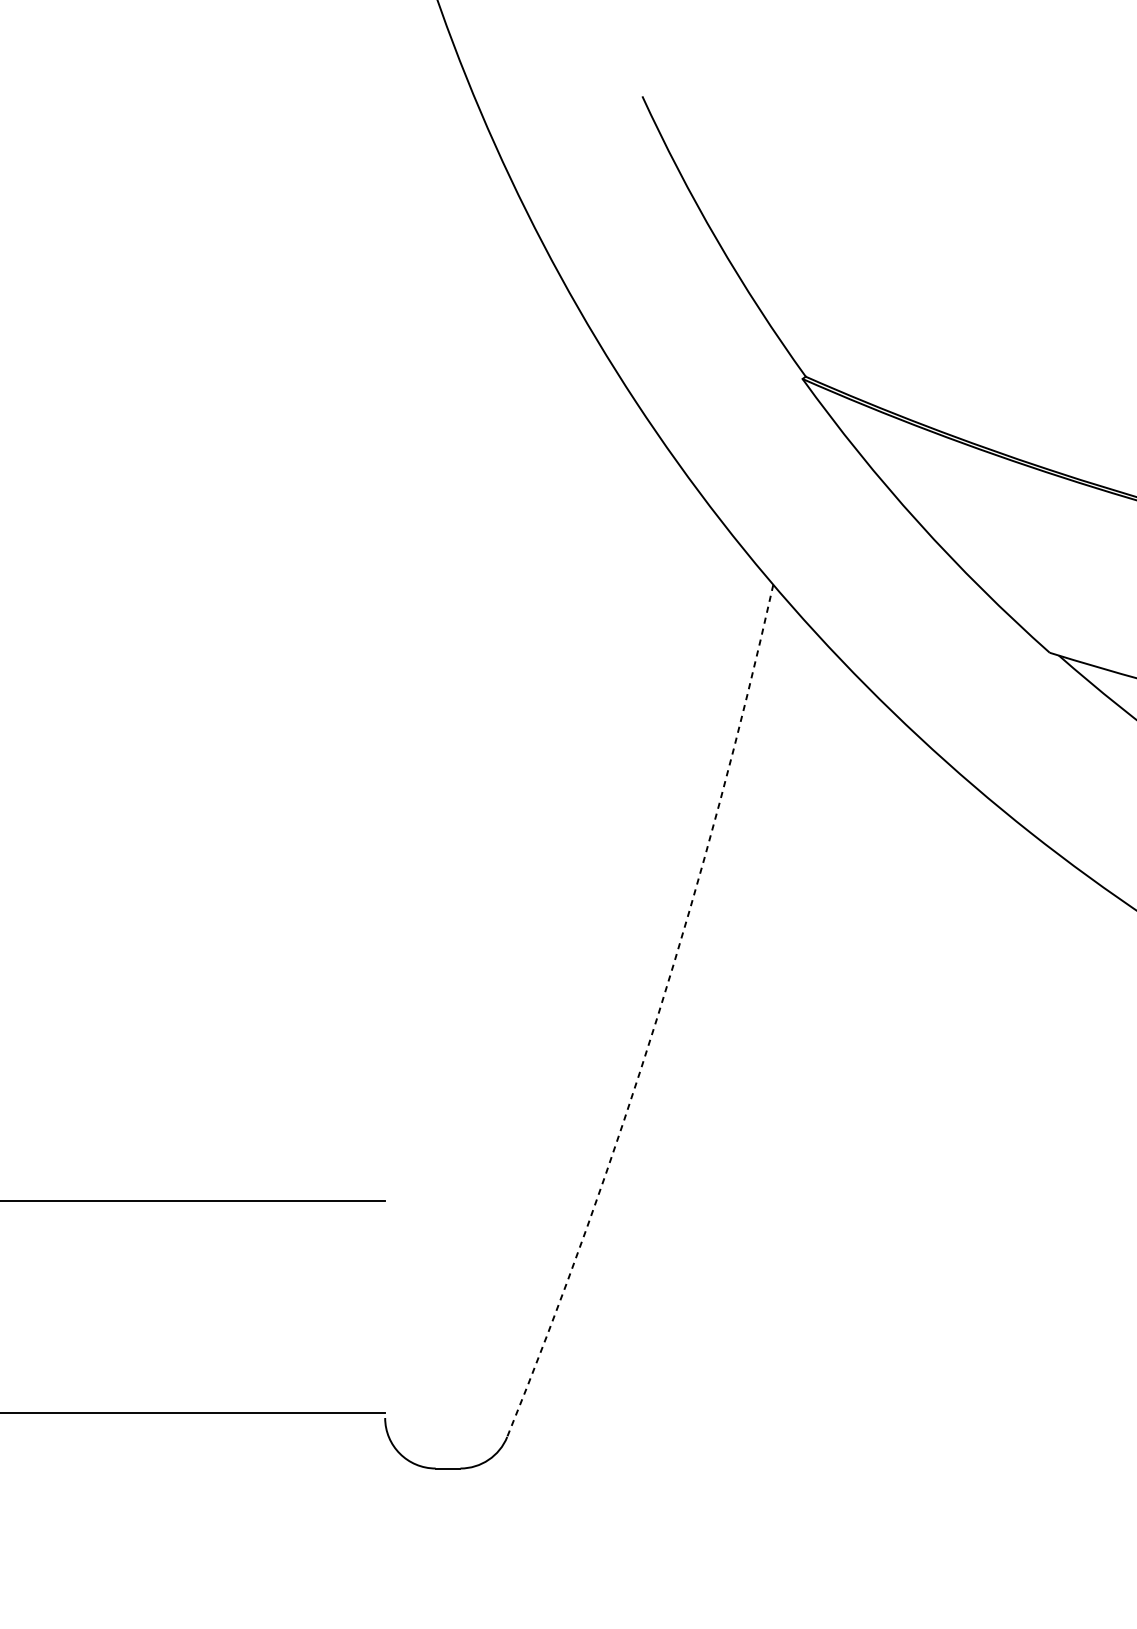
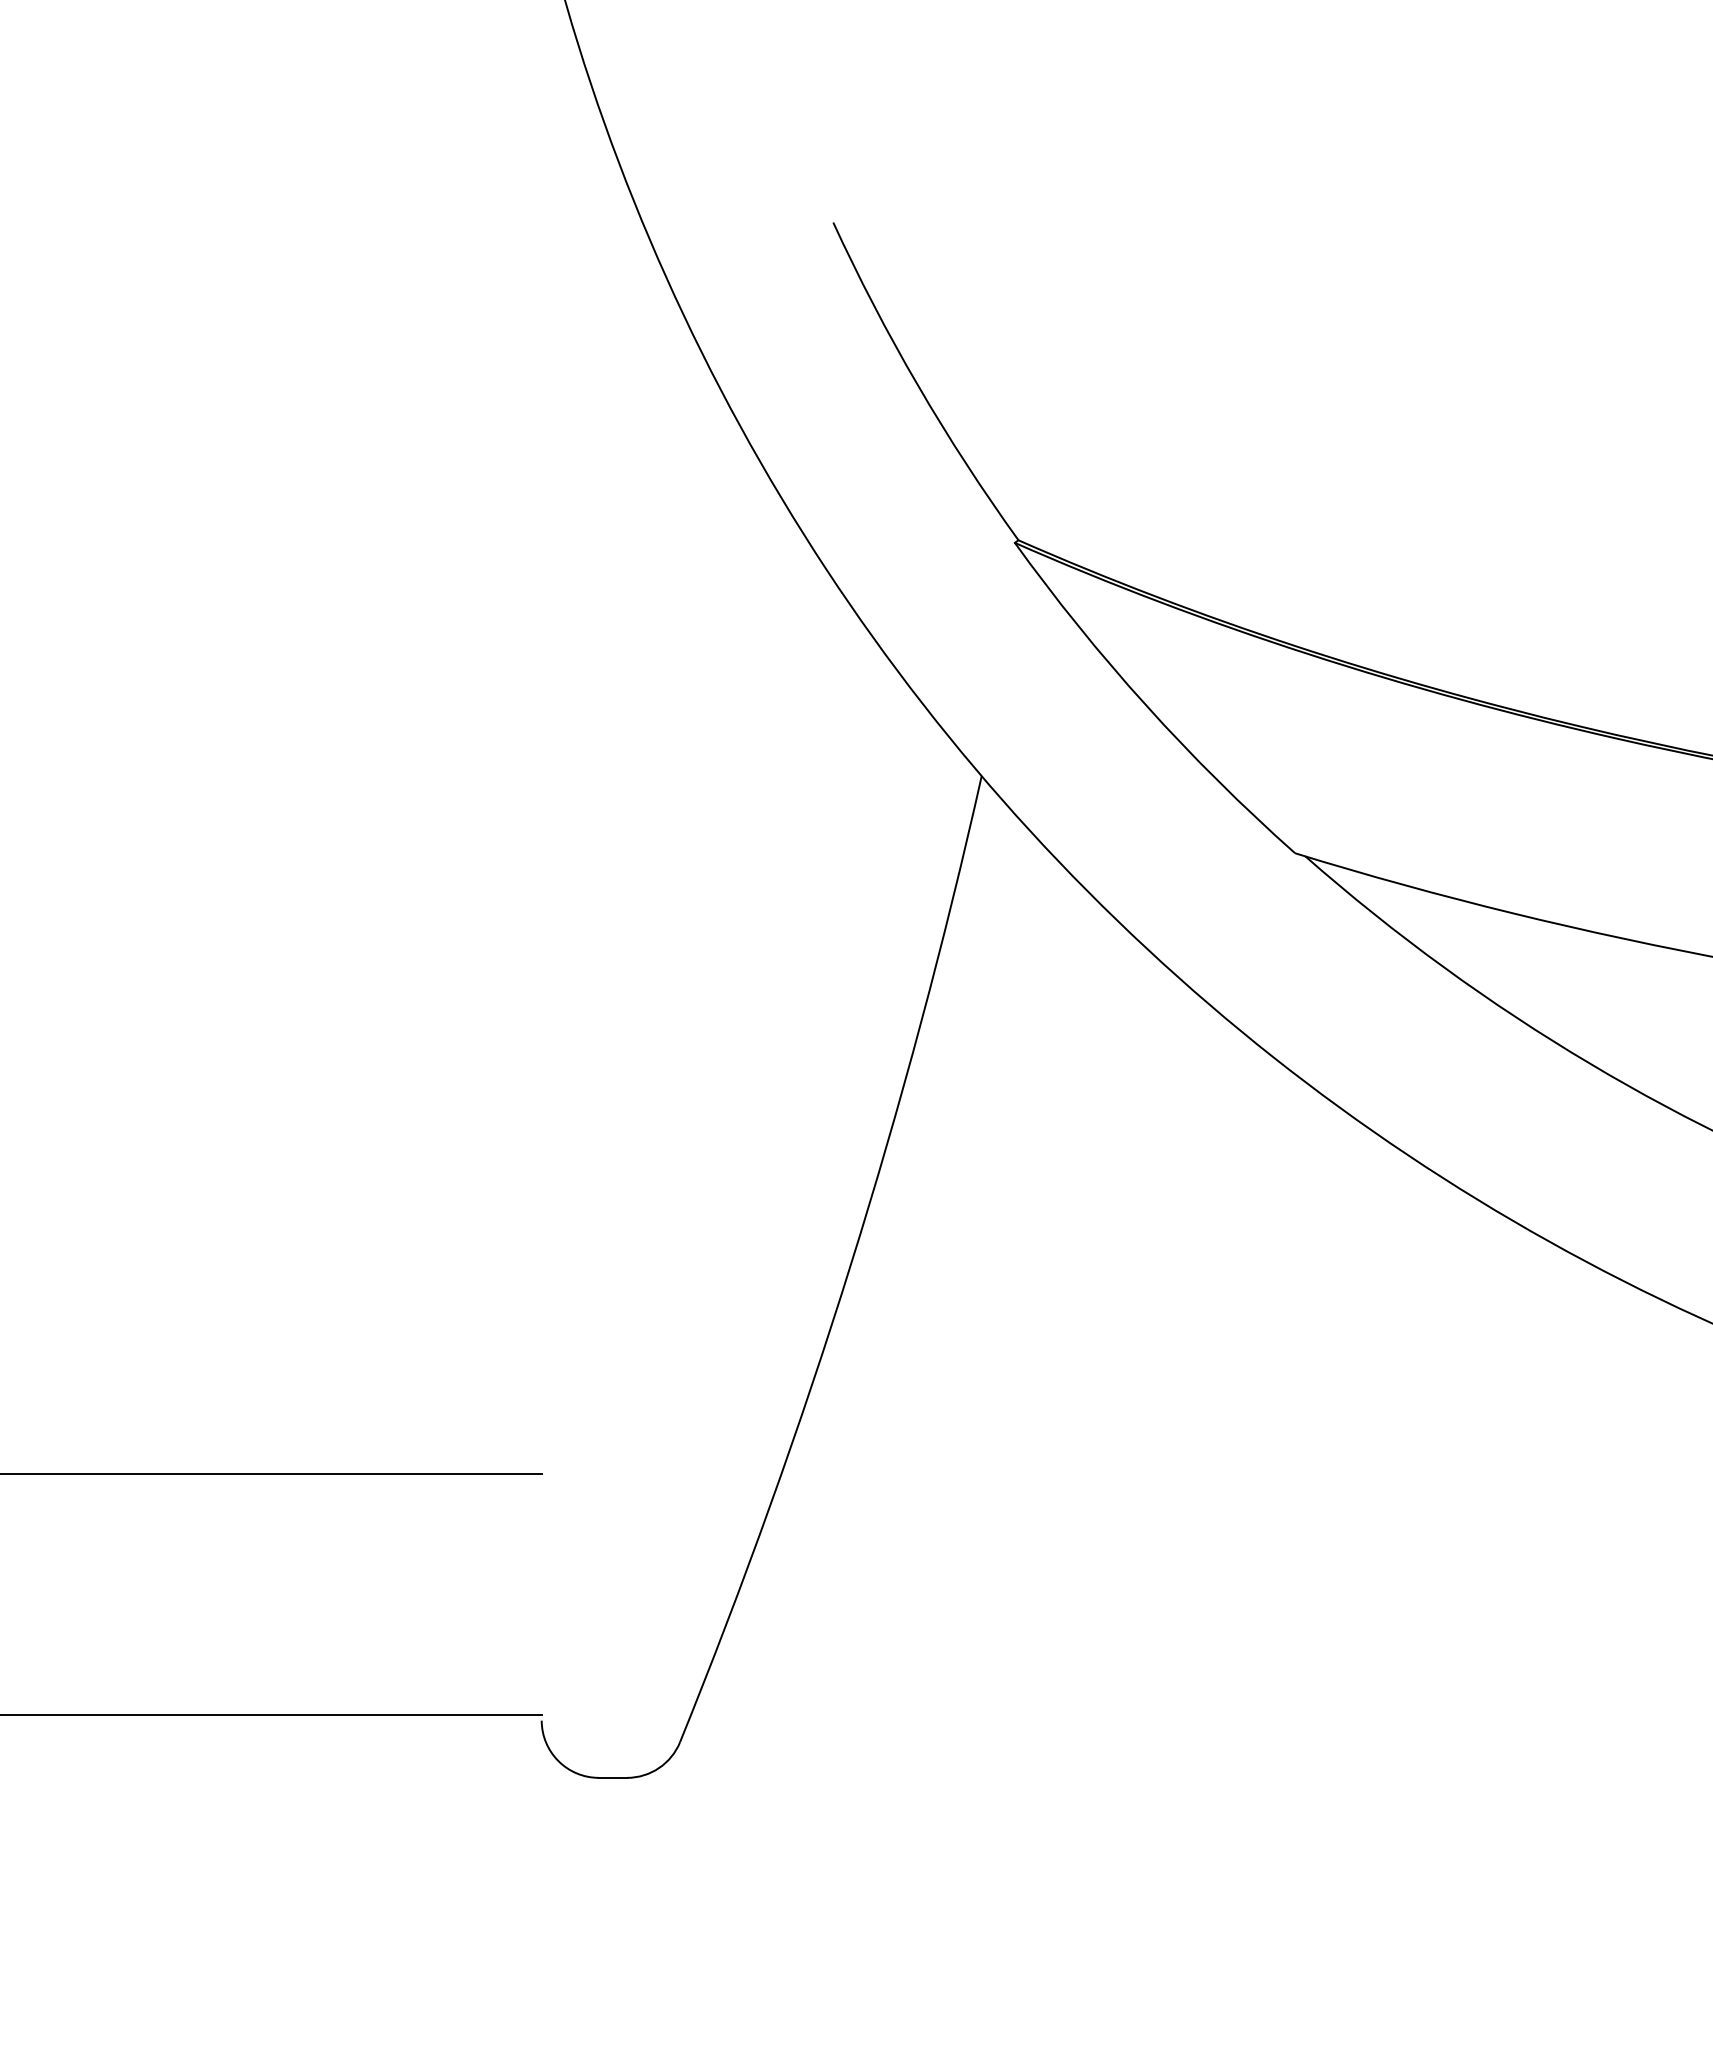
arc: (657, 1016) -> (850, 1265), dashed -> solid

